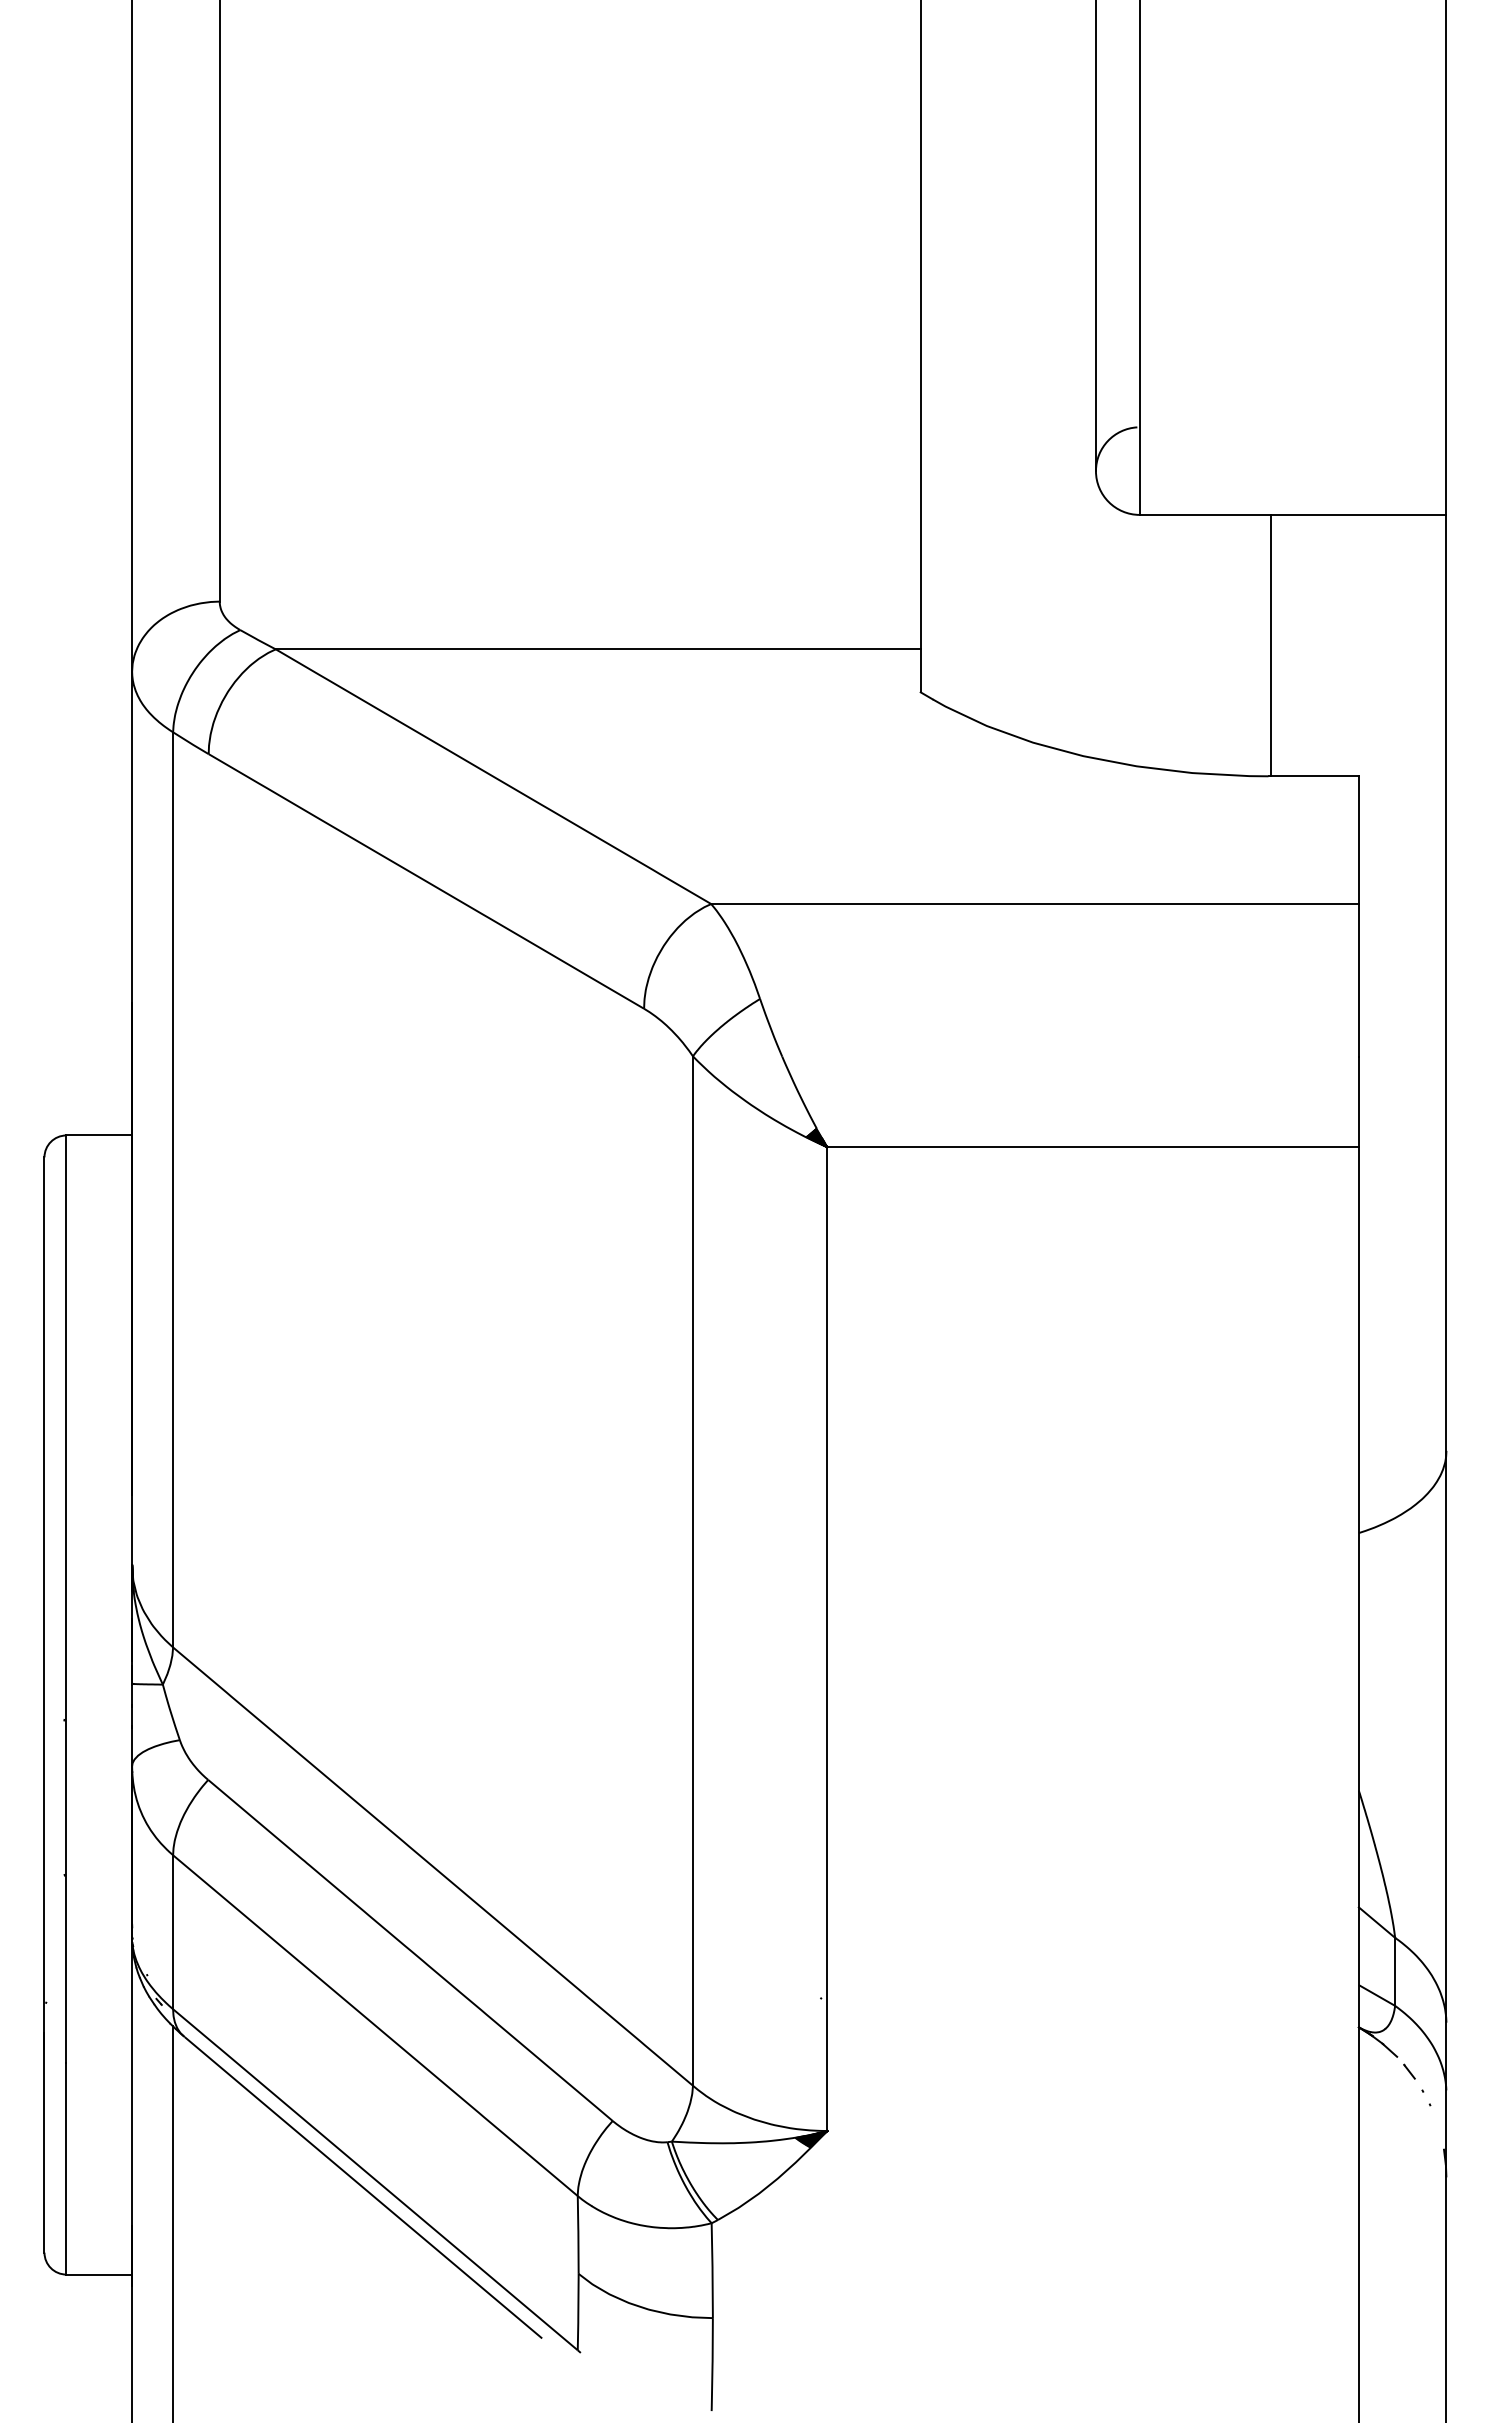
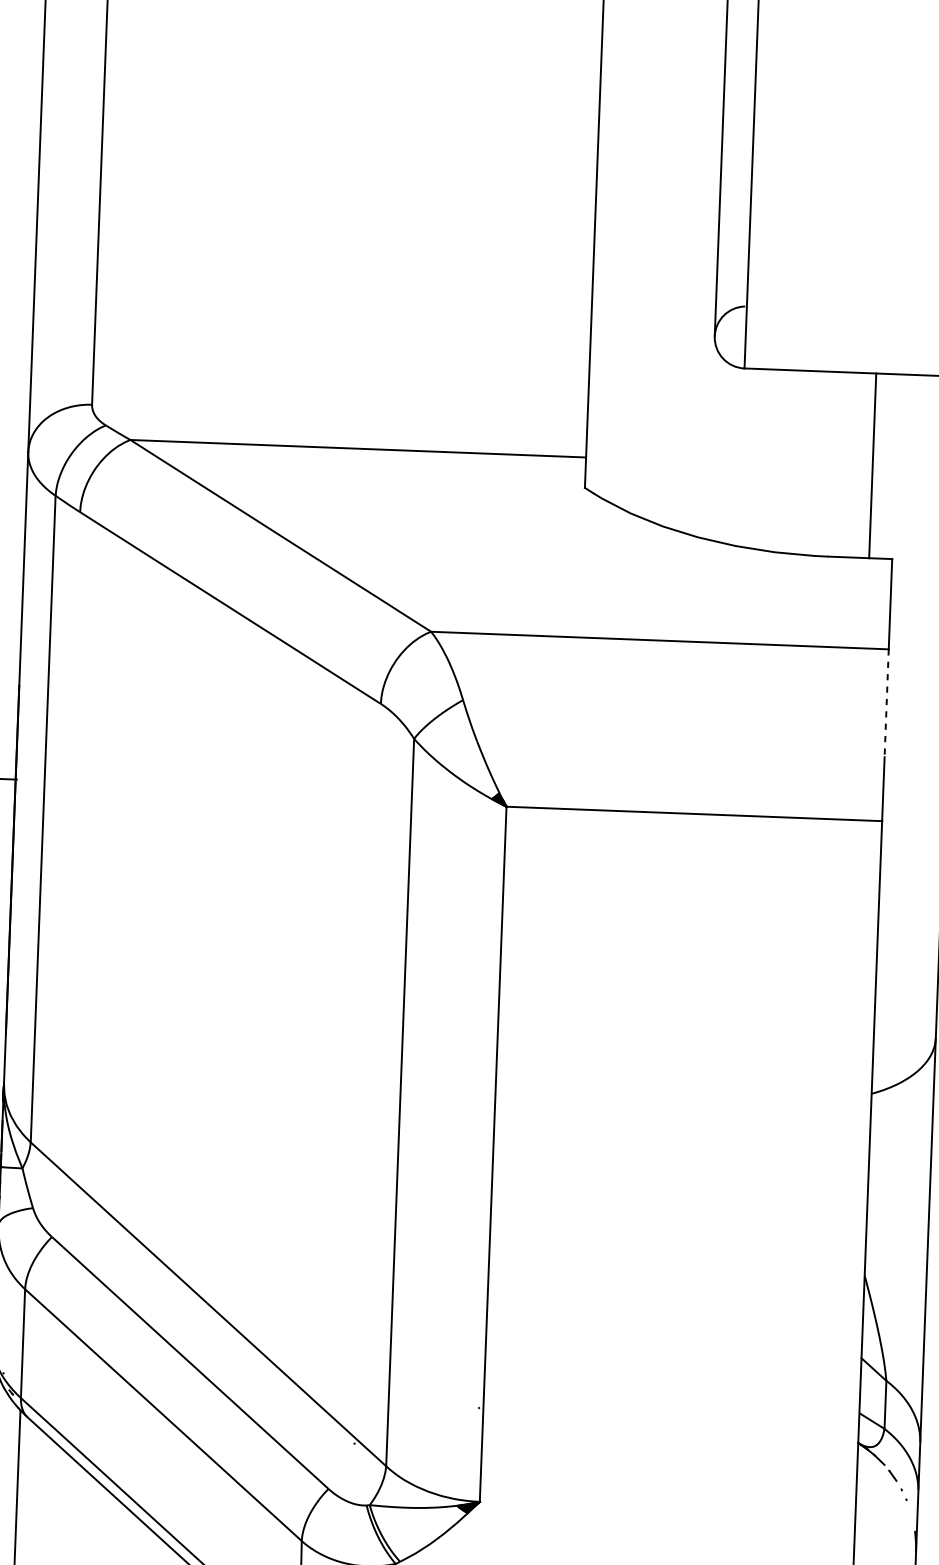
line: (1271, 645) -> (872, 465), moved
line: (1358, 980) -> (886, 703), solid -> dashed

